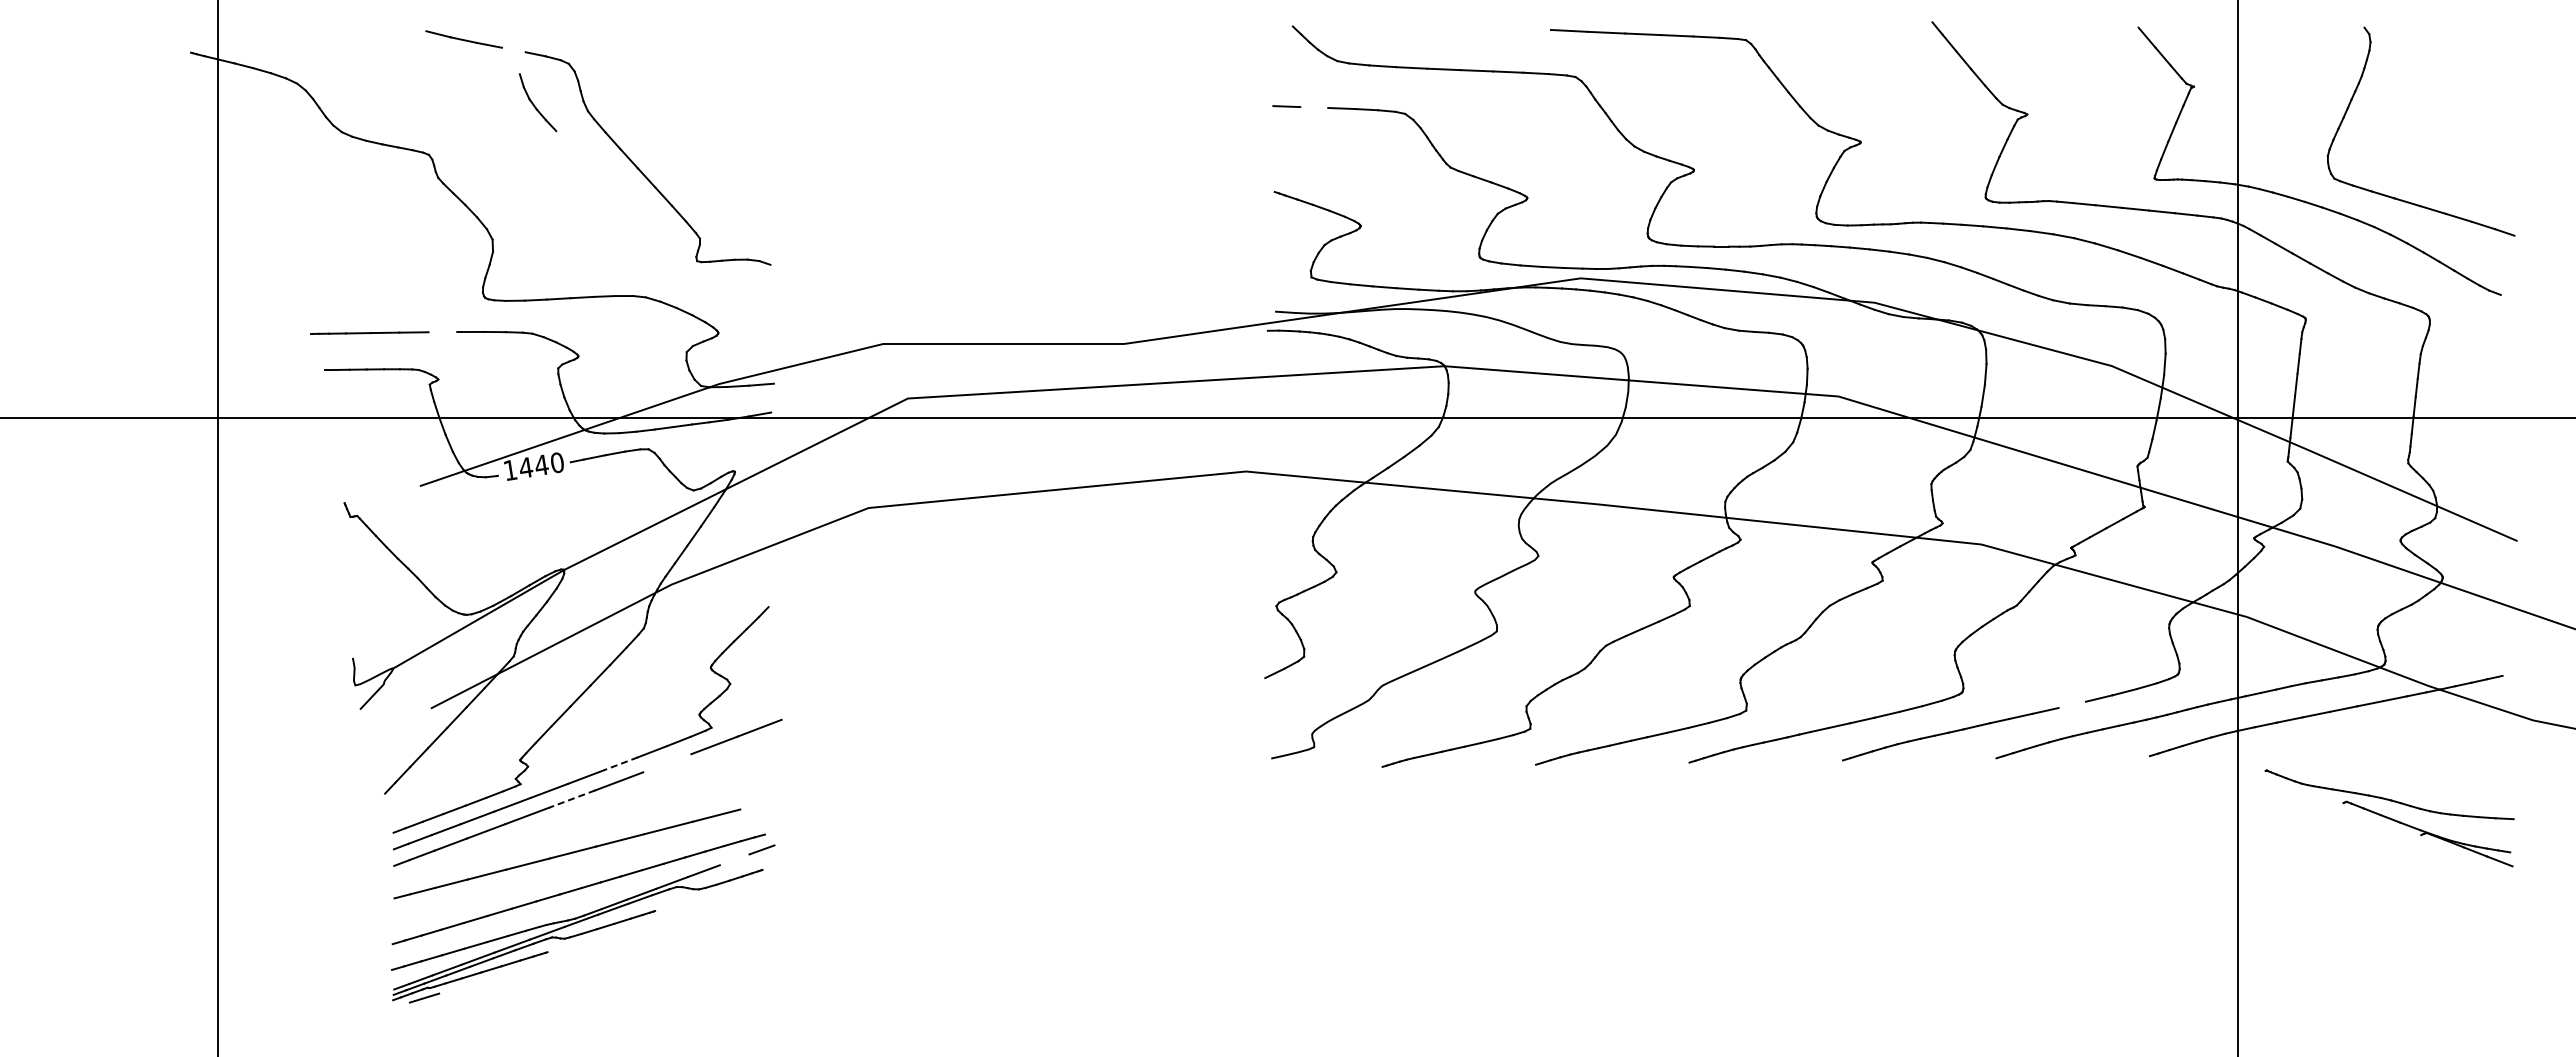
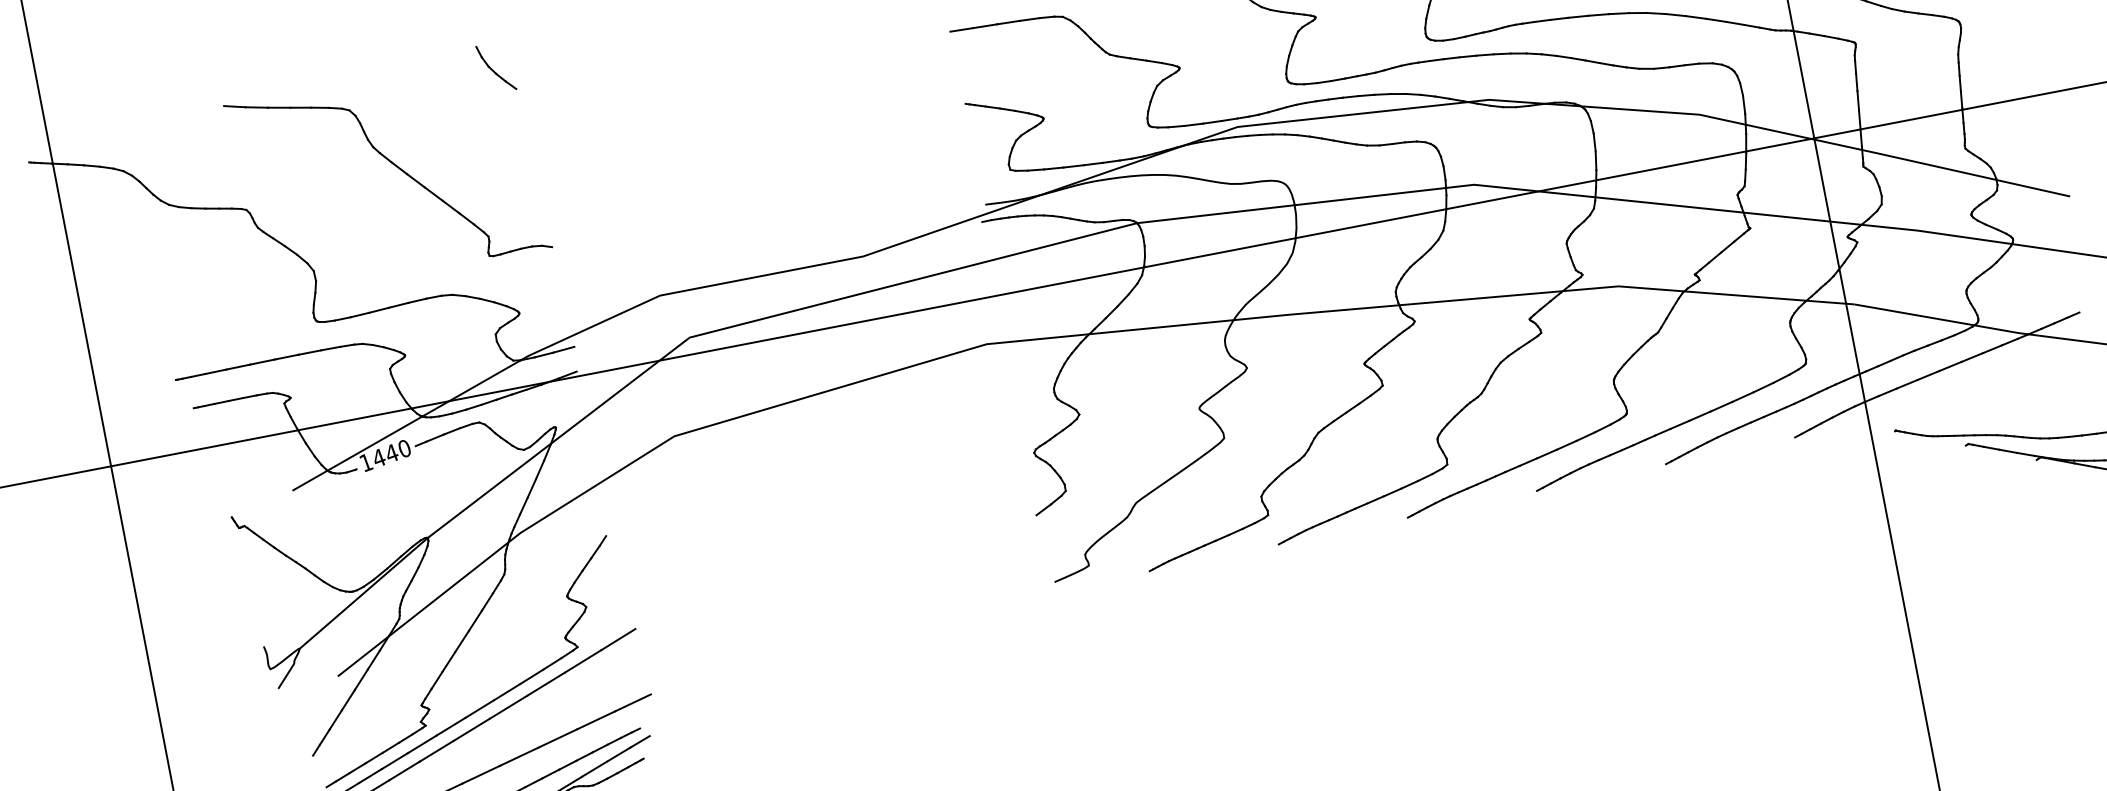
line: (513, 49) -> (300, 107), added
part: (537, 102) -> (495, 67), moved
line: (1314, 107) -> (985, 26), added
line: (442, 332) -> (286, 357), added
line: (2071, 704) -> (1720, 406), added
line: (620, 763) -> (506, 692), dashed -> solid
line: (667, 763) -> (546, 684), added
line: (572, 799) -> (472, 730), dashed -> solid
line: (762, 803) -> (632, 702), added
line: (734, 859) -> (618, 754), added

